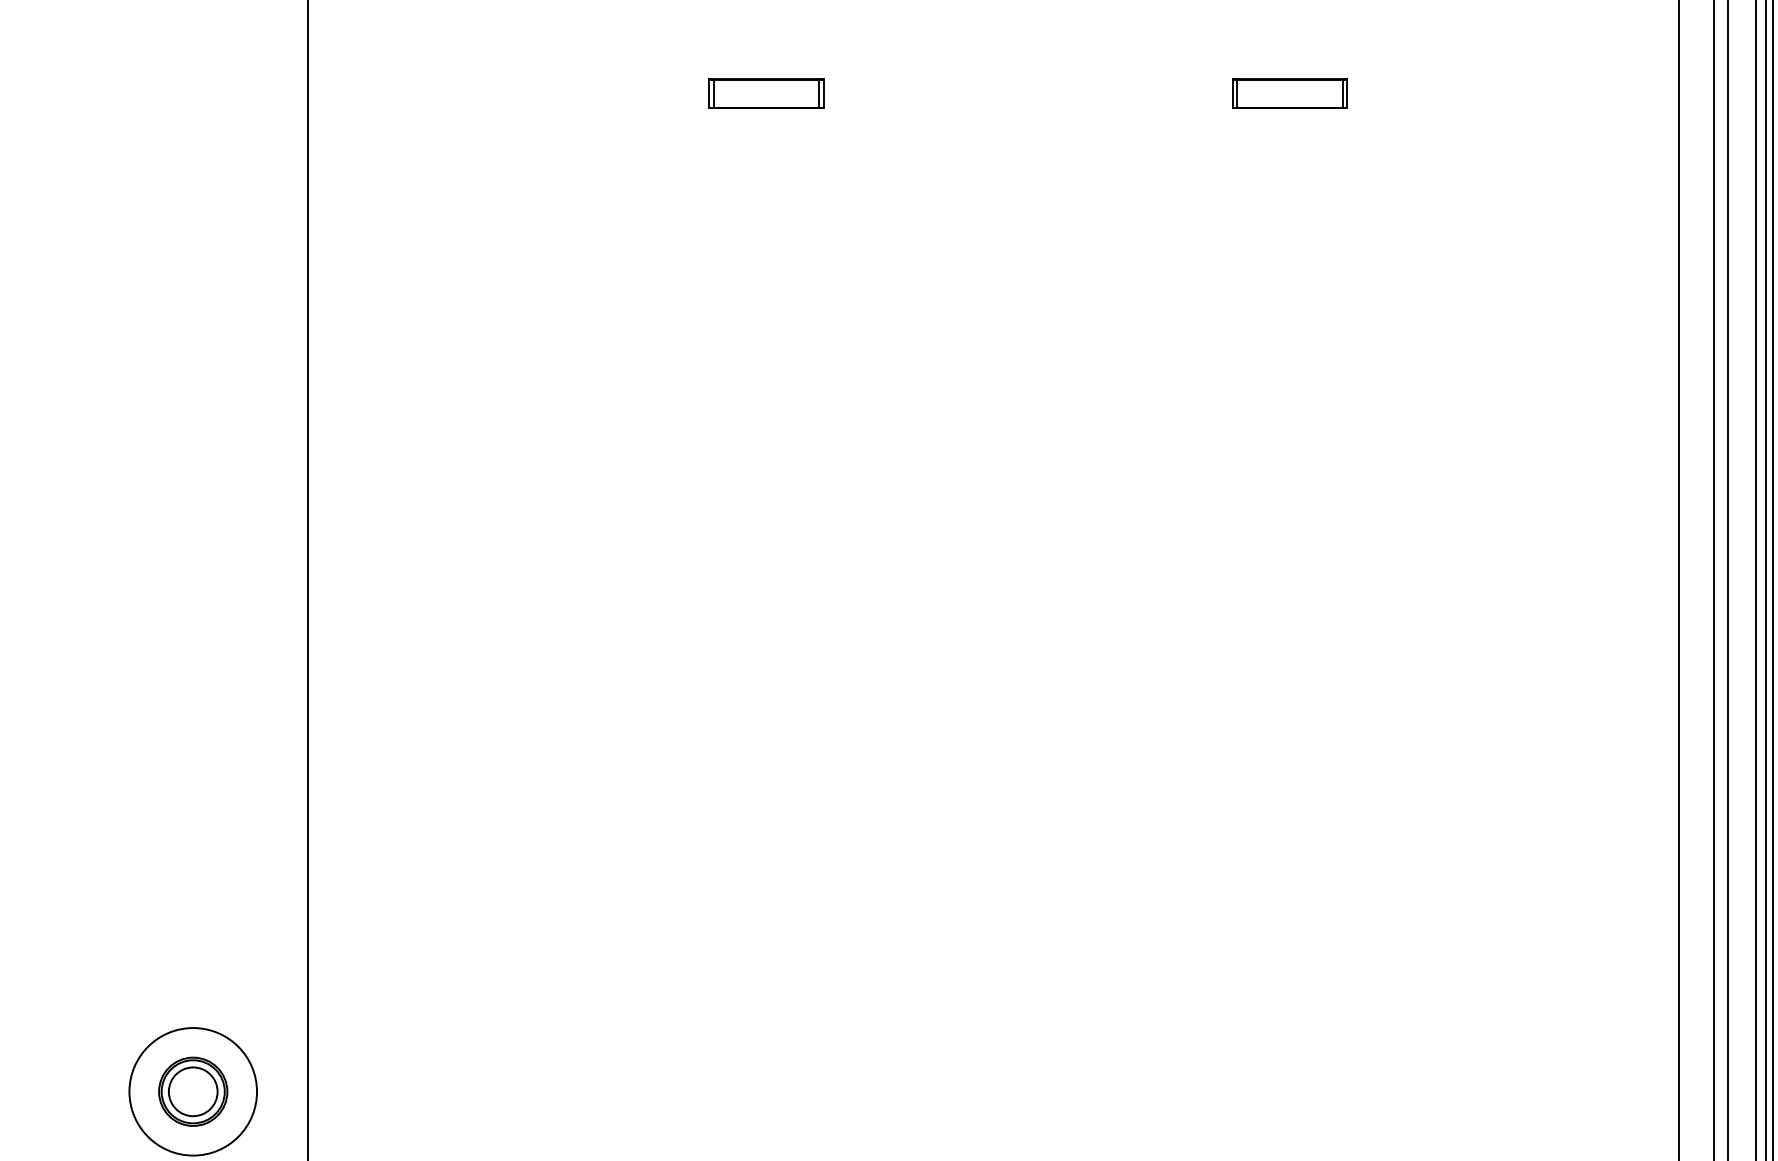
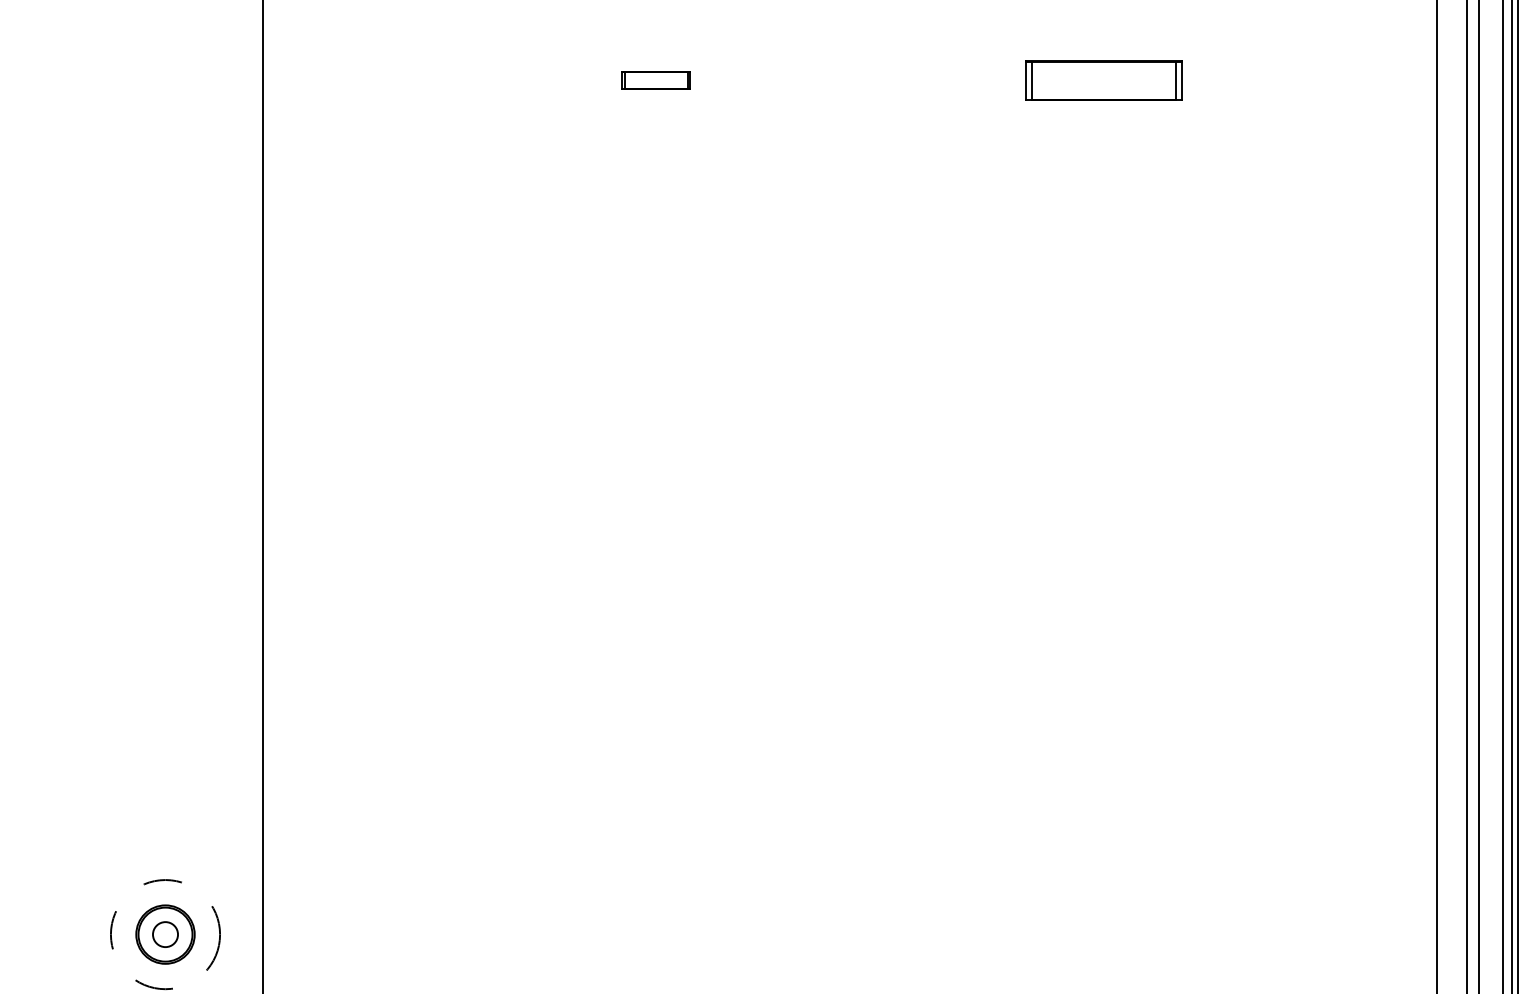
part: (765, 92) -> (655, 79), size x0.7
part: (1289, 92) -> (1103, 79), size x1.6
circle: (193, 1091) -> (165, 934), size x0.6
circle: (193, 1091) -> (165, 934), solid -> dashed

